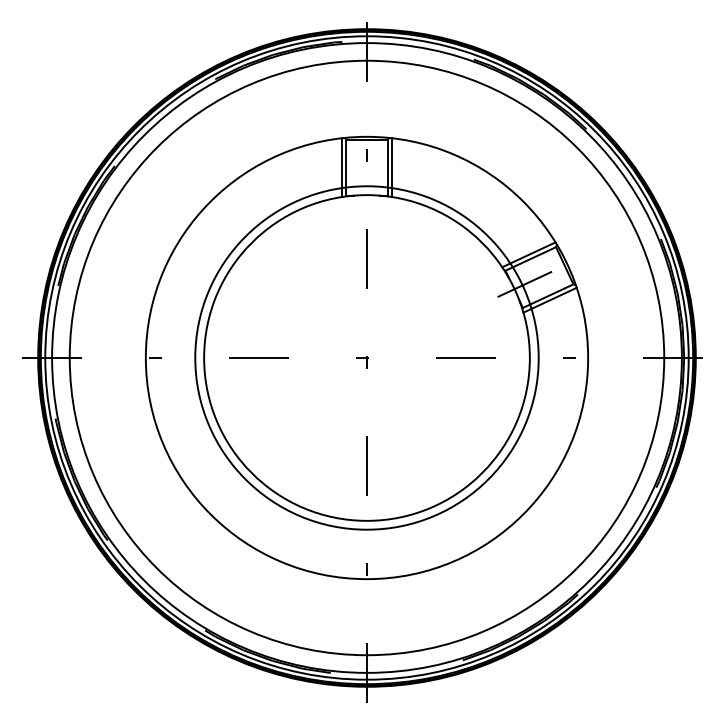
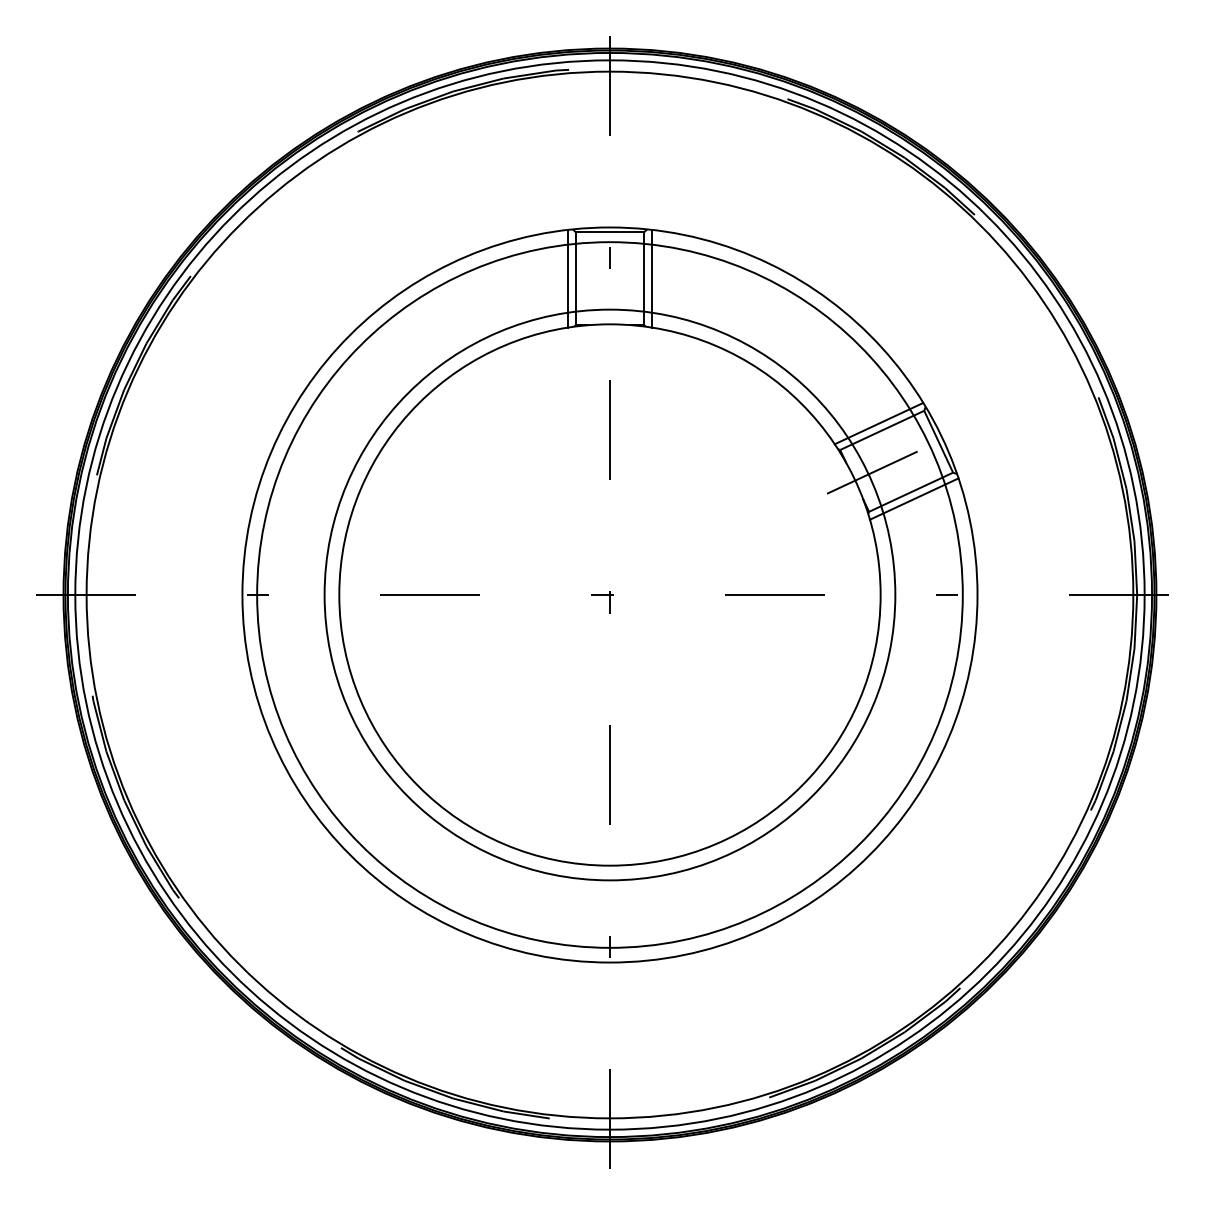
circle: (366, 357) -> (609, 594), size x0.71

